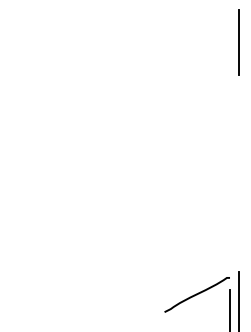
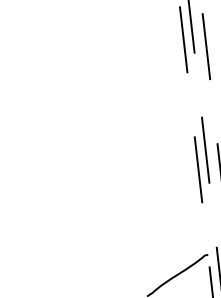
line: (230, 61) -> (184, 39), added
line: (239, 173) -> (205, 150), added
line: (230, 191) -> (198, 169), added

